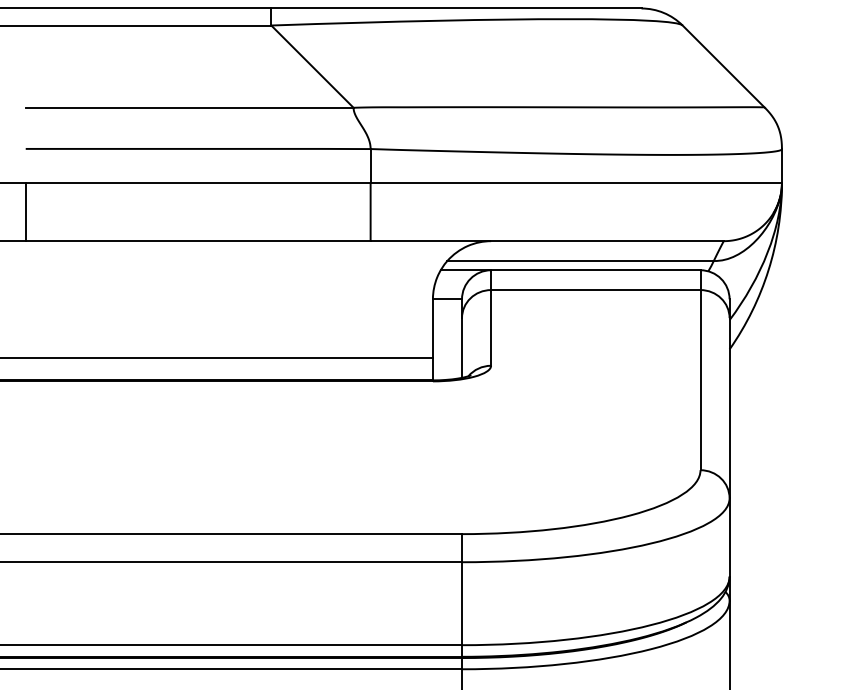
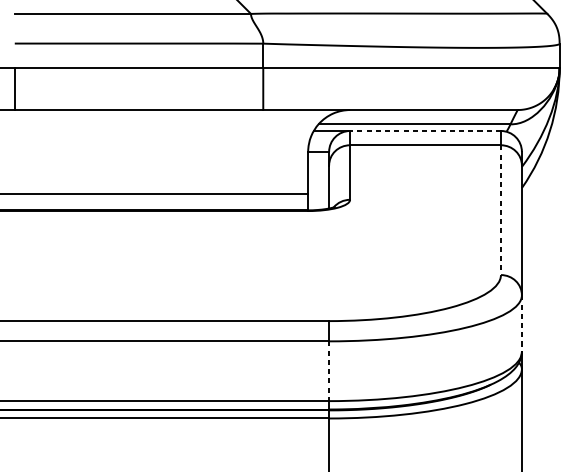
line: (595, 270) -> (425, 131), solid -> dashed
line: (700, 380) -> (500, 210), solid -> dashed
line: (729, 537) -> (521, 323), solid -> dashed
line: (462, 604) -> (329, 371), solid -> dashed

